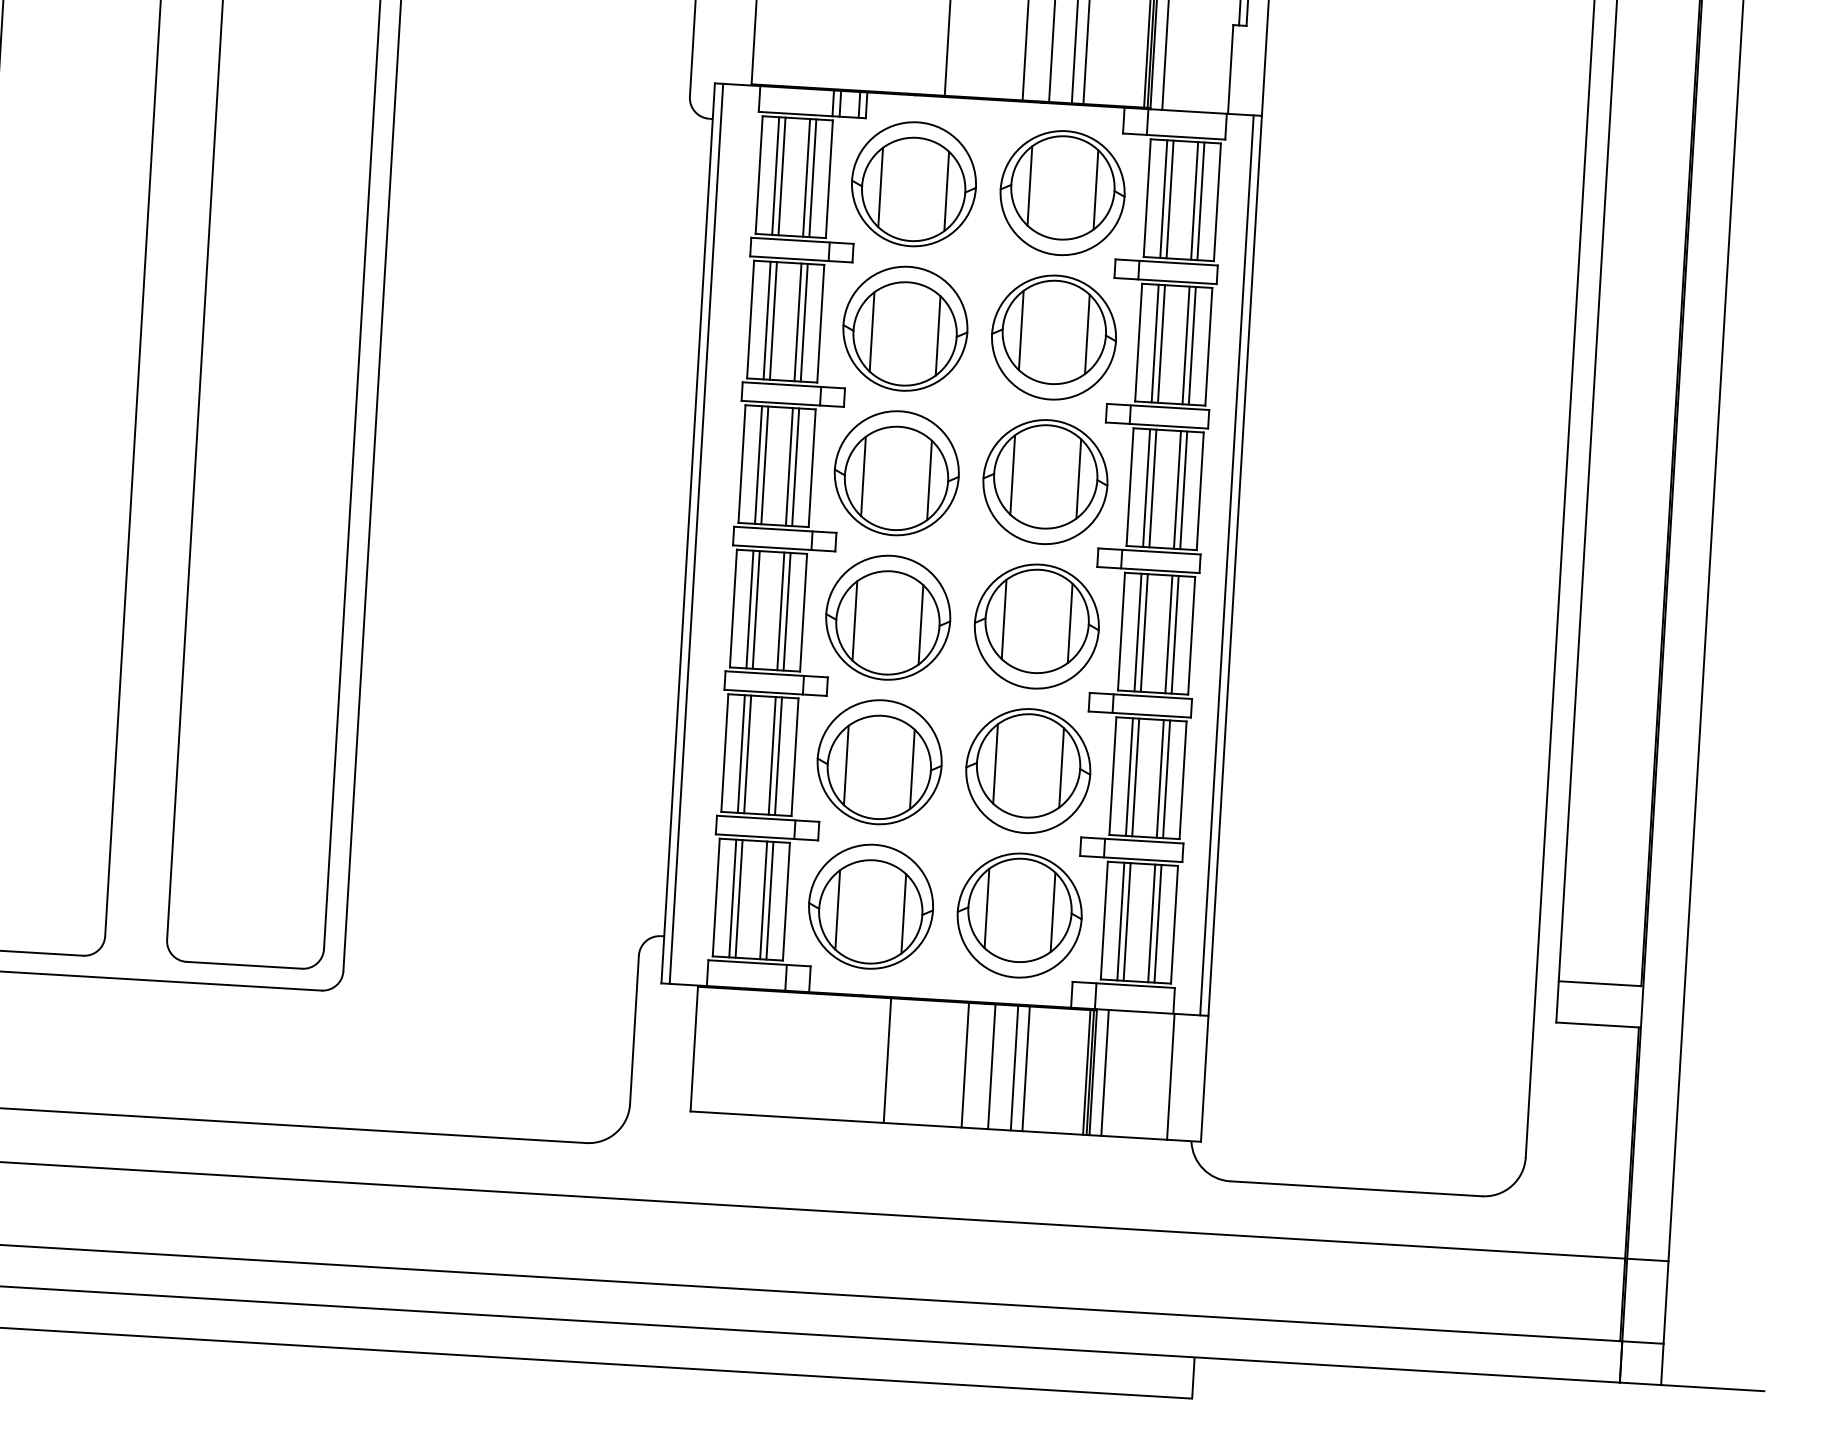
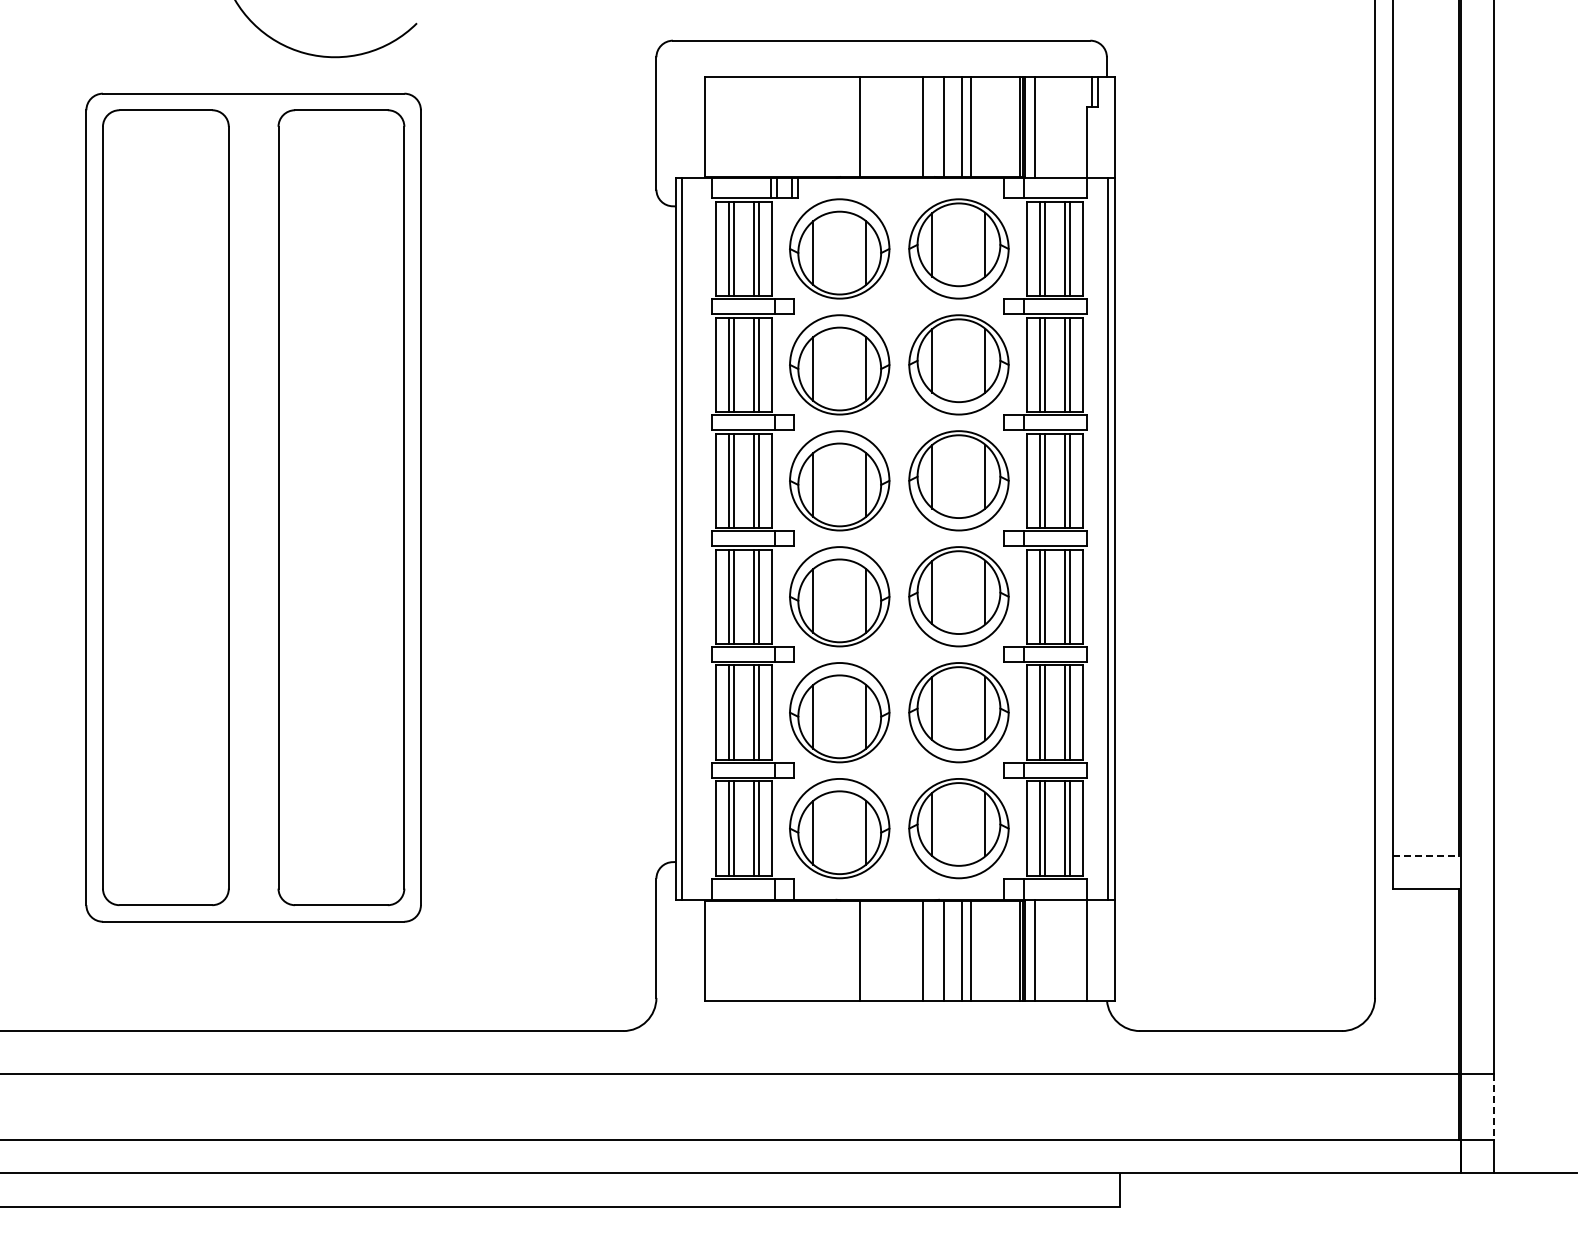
line: (1600, 983) -> (1426, 855), solid -> dashed
line: (1666, 1302) -> (1494, 1107), solid -> dashed

